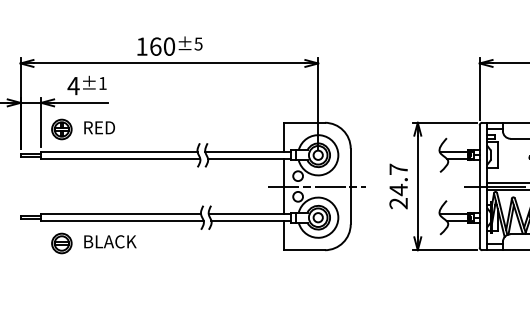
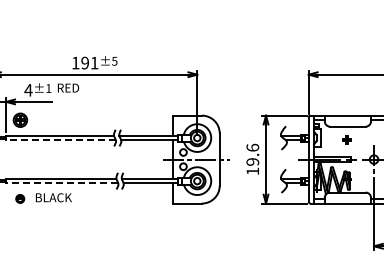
text: (161, 45) -> (89, 62), 160 -> 191
text: (99, 126) -> (68, 87), moved
line: (121, 158) -> (61, 140), solid -> dashed
text: (398, 186) -> (252, 159), 24.7 -> 19.6
line: (121, 221) -> (61, 183), solid -> dashed
part: (60, 242) -> (19, 198), size x0.6

